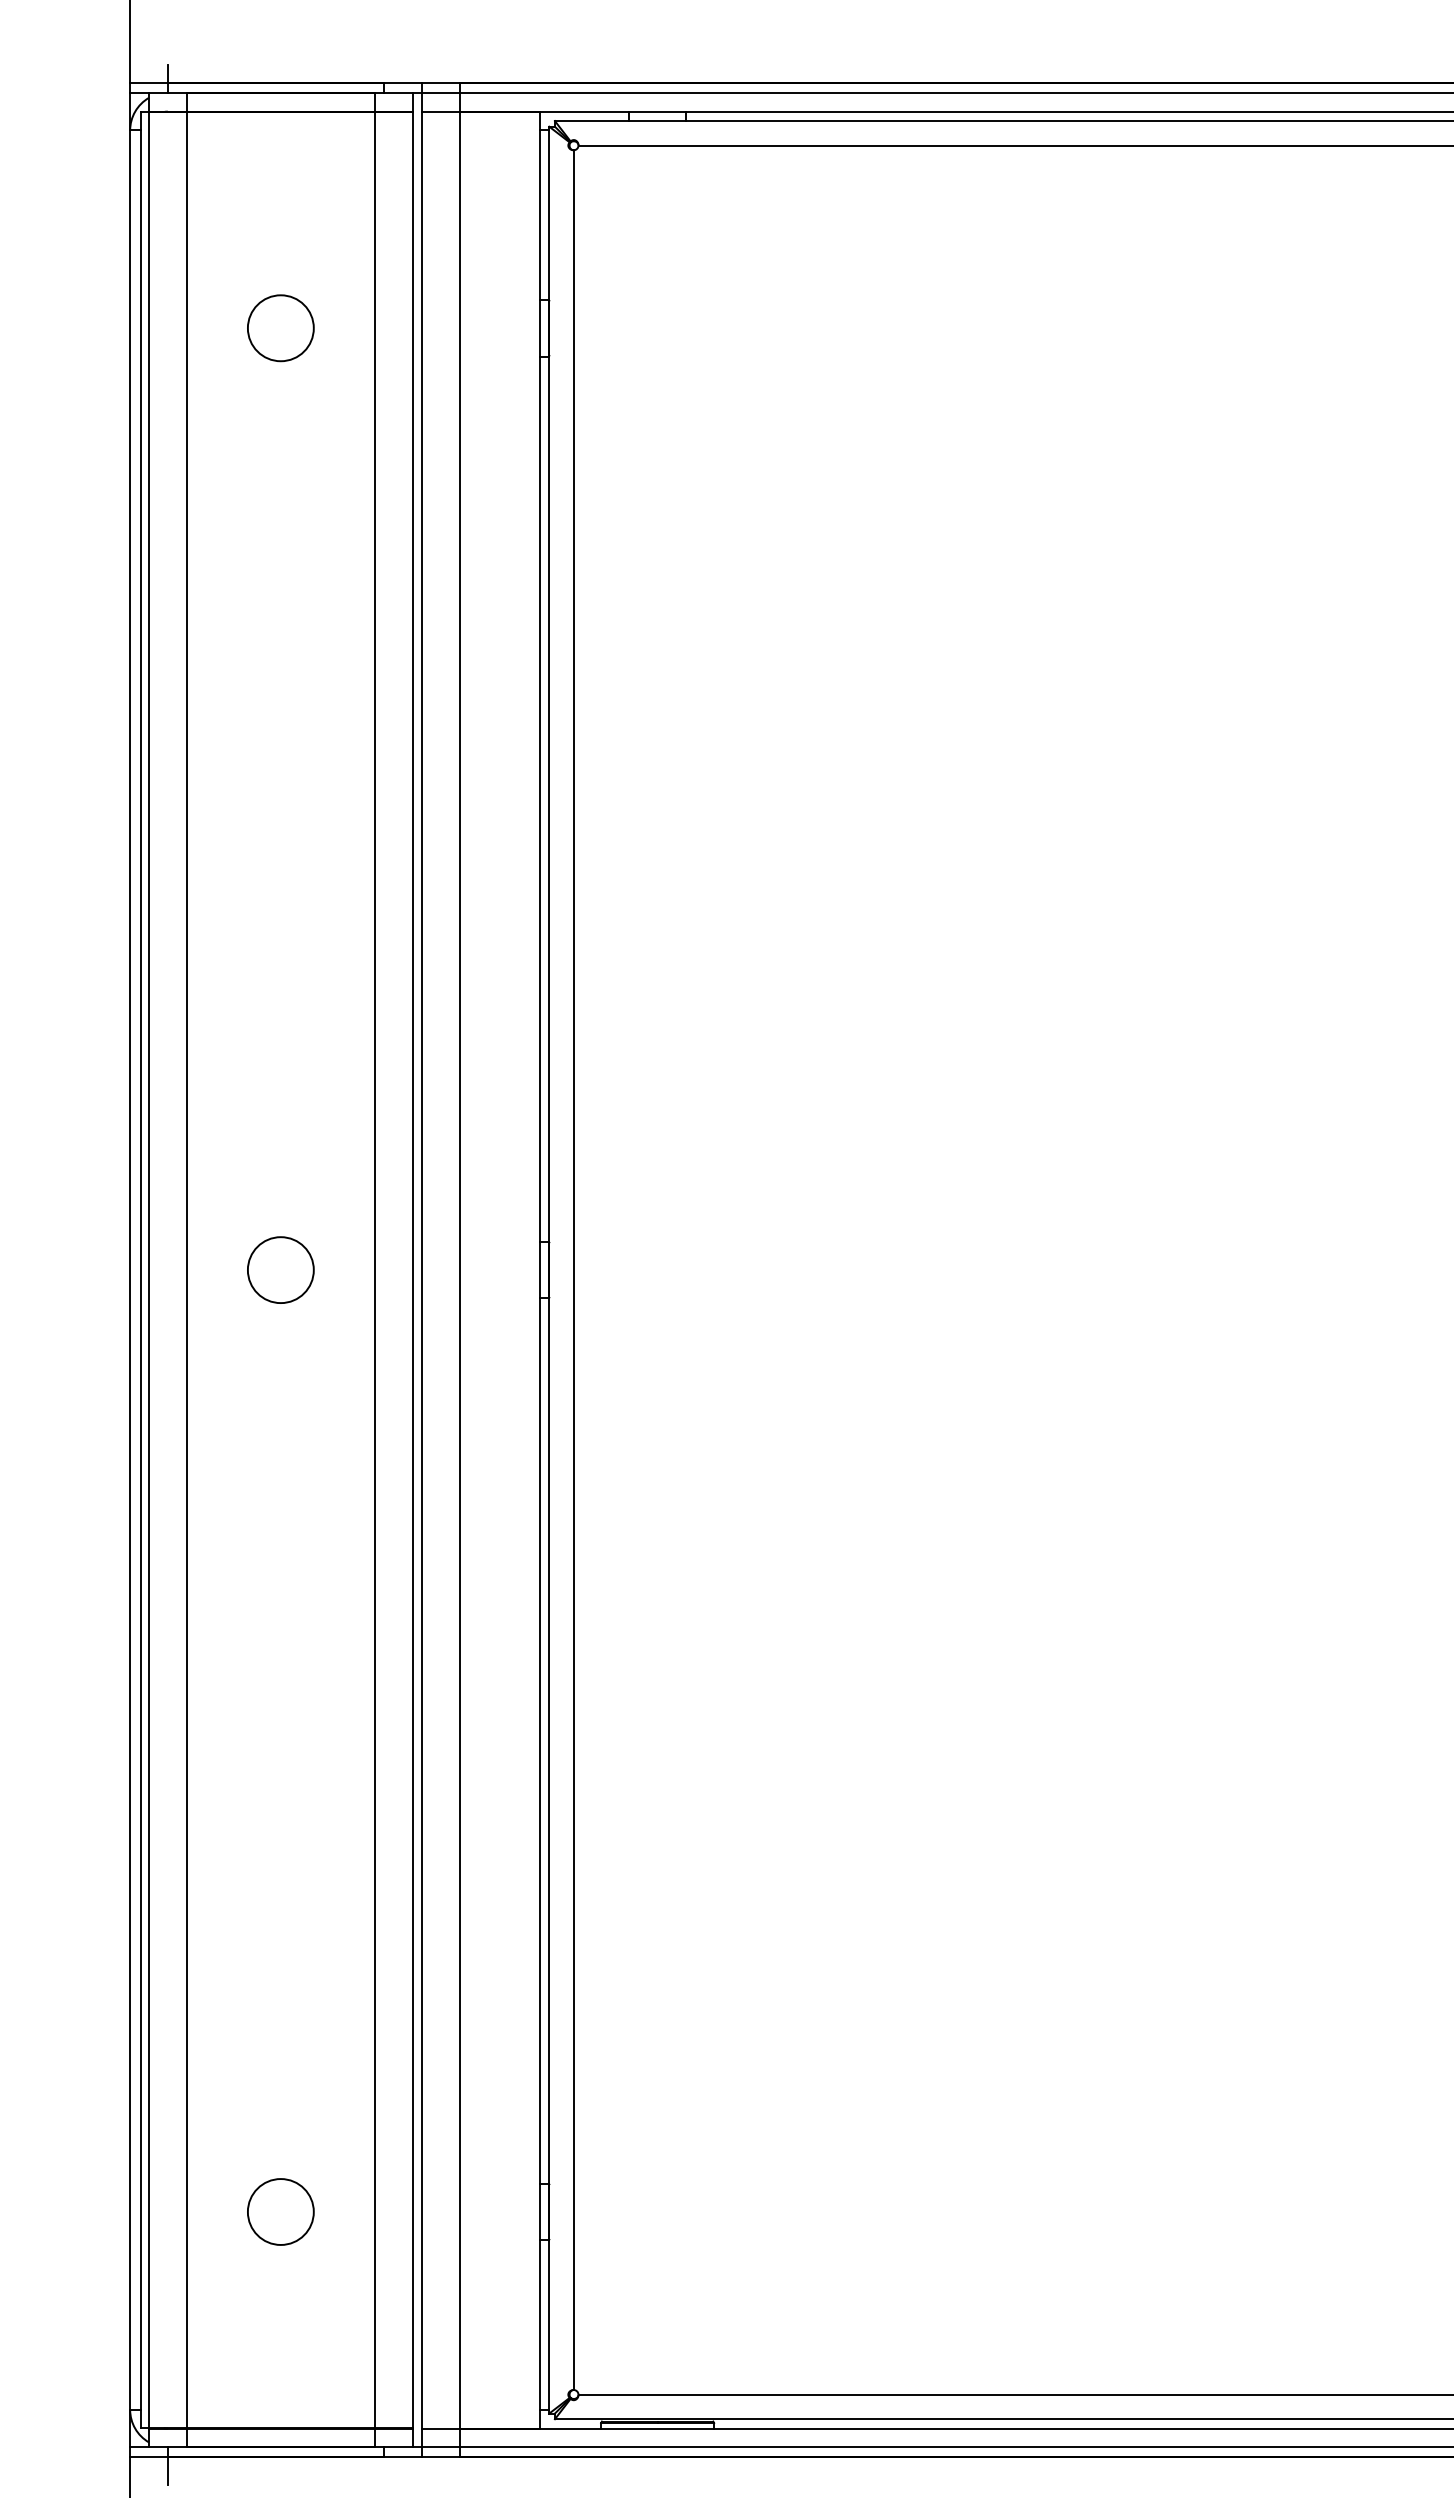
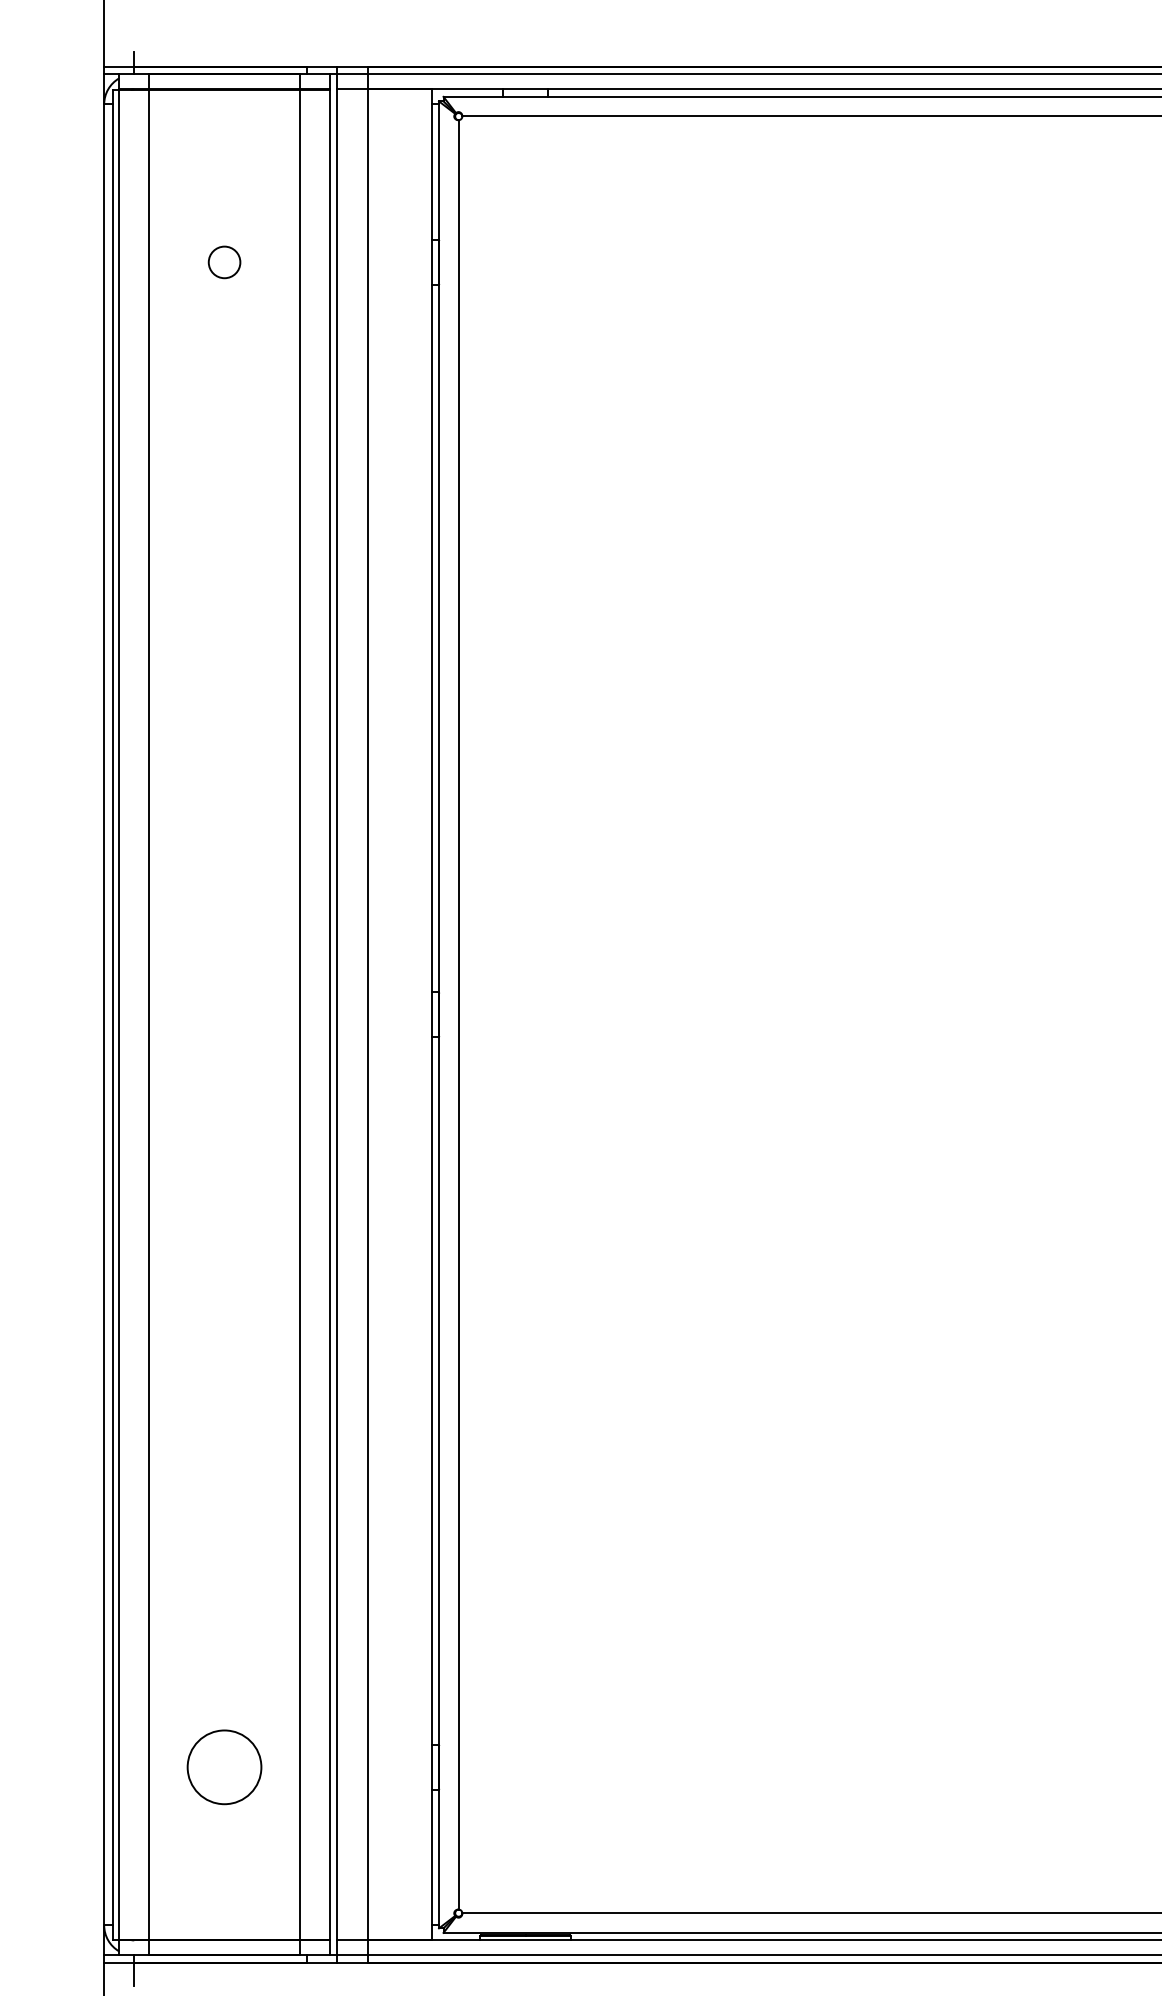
circle: (280, 328) -> (224, 262), size x0.6
circle: (280, 1269) -> (224, 1014), removed
circle: (280, 2211) -> (224, 1766), size x1.4

